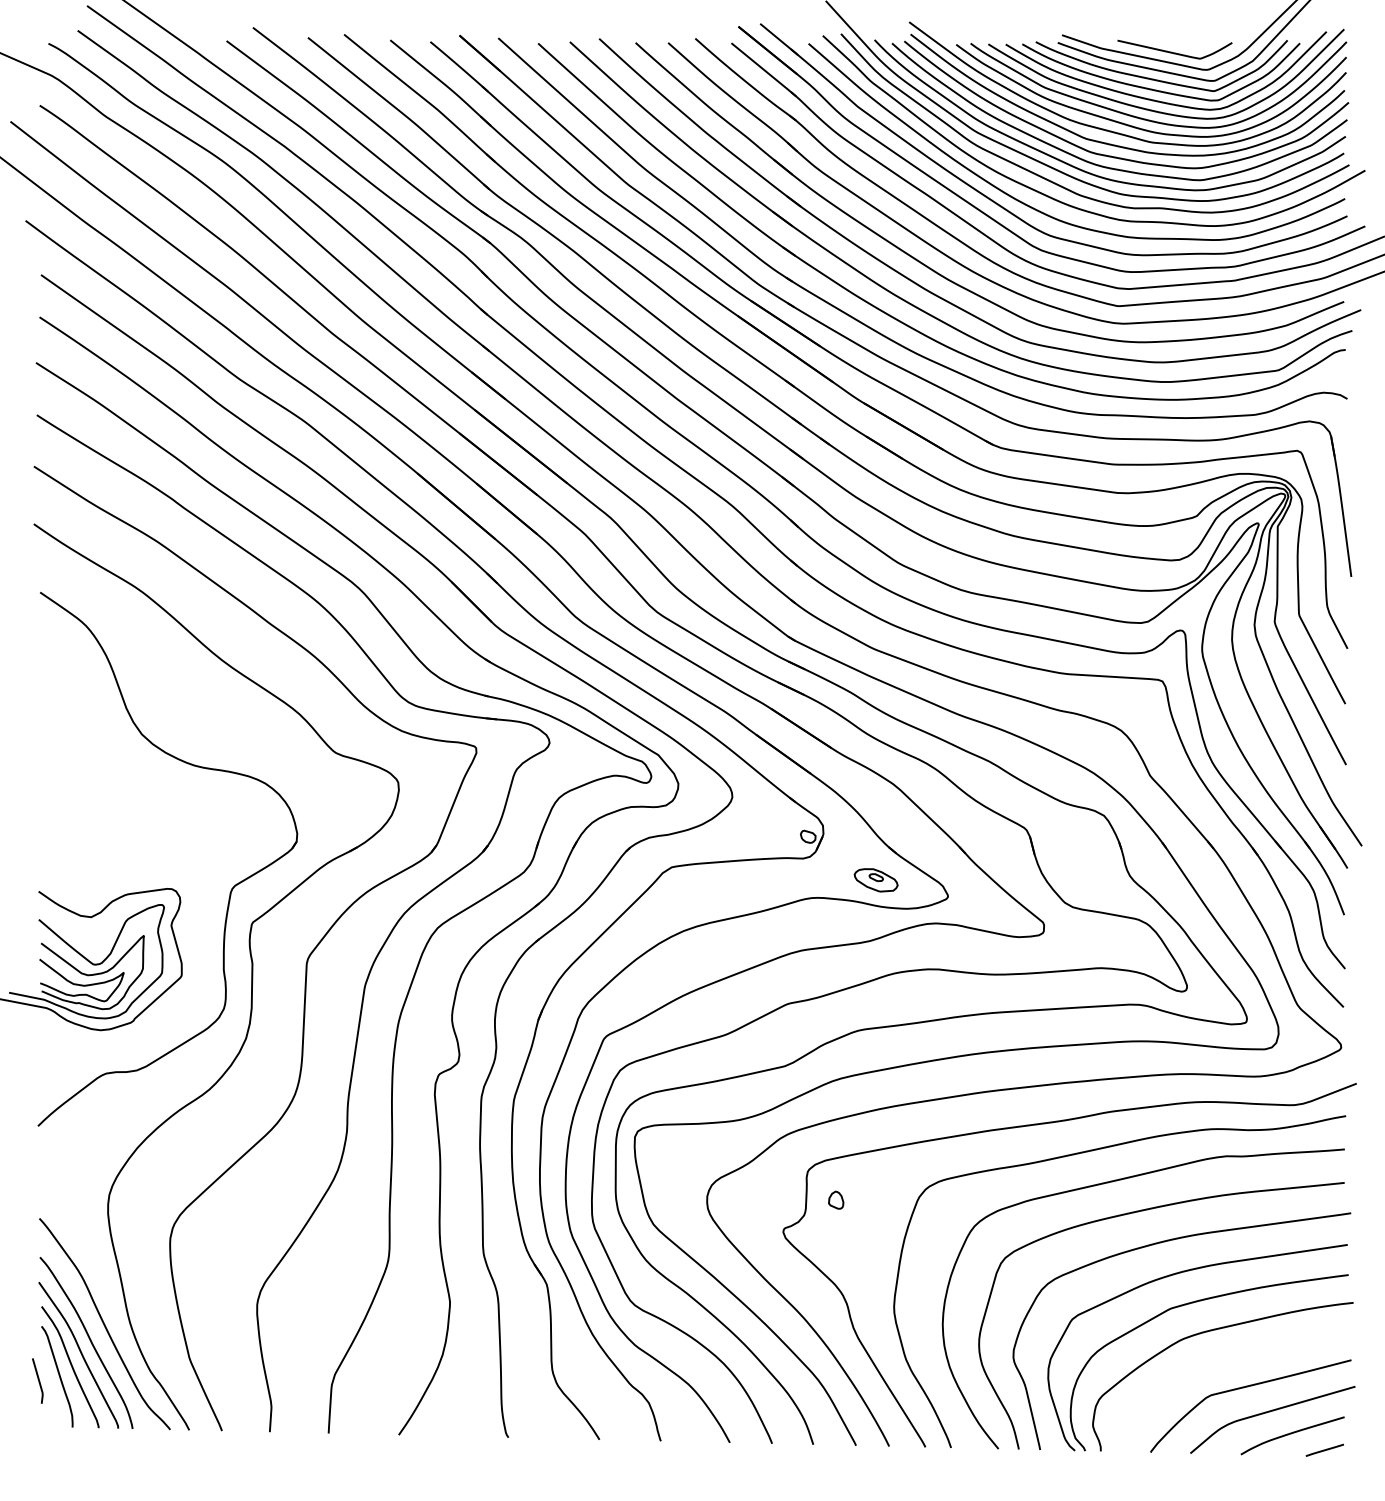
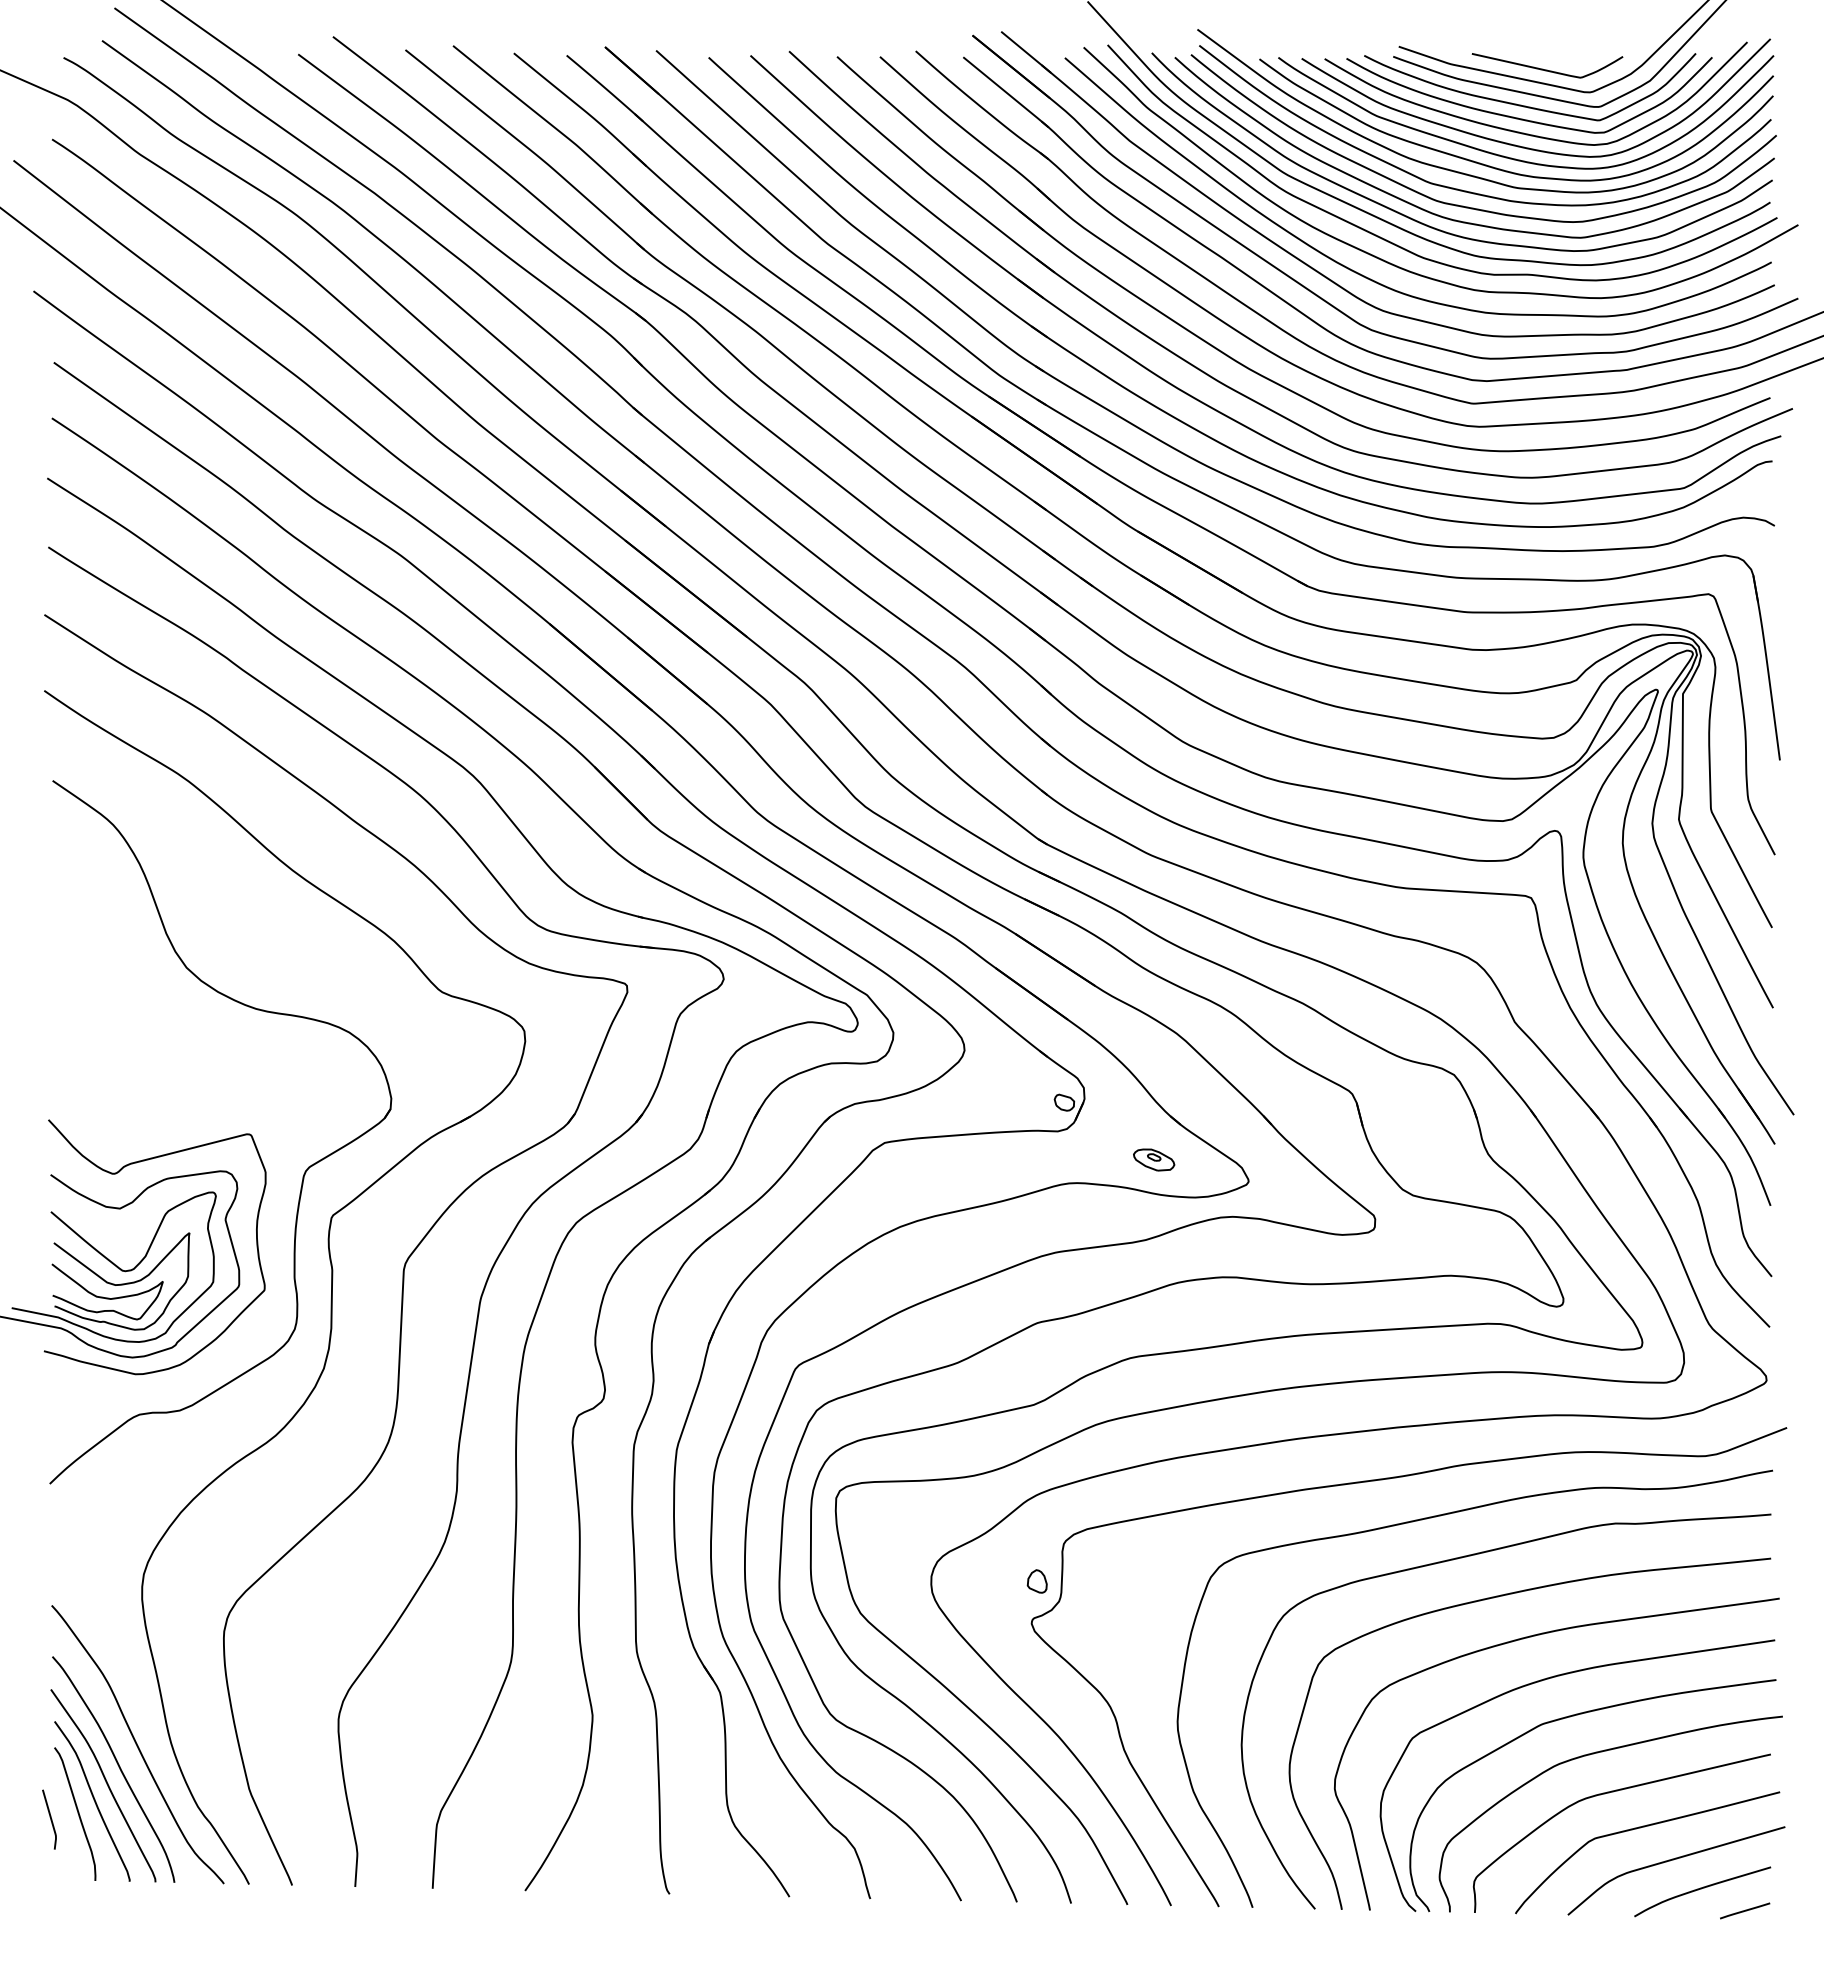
part: (876, 879) -> (1154, 1159), size x0.71
curve: (88, 891) -> (116, 1174), added
part: (835, 1200) -> (1036, 1581), moved
curve: (1225, 1360) -> (1613, 1792), added

